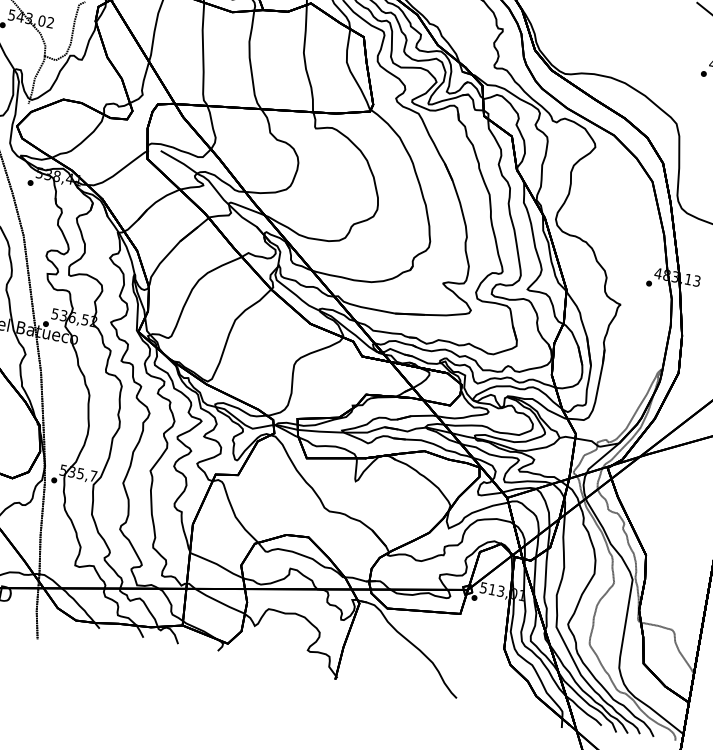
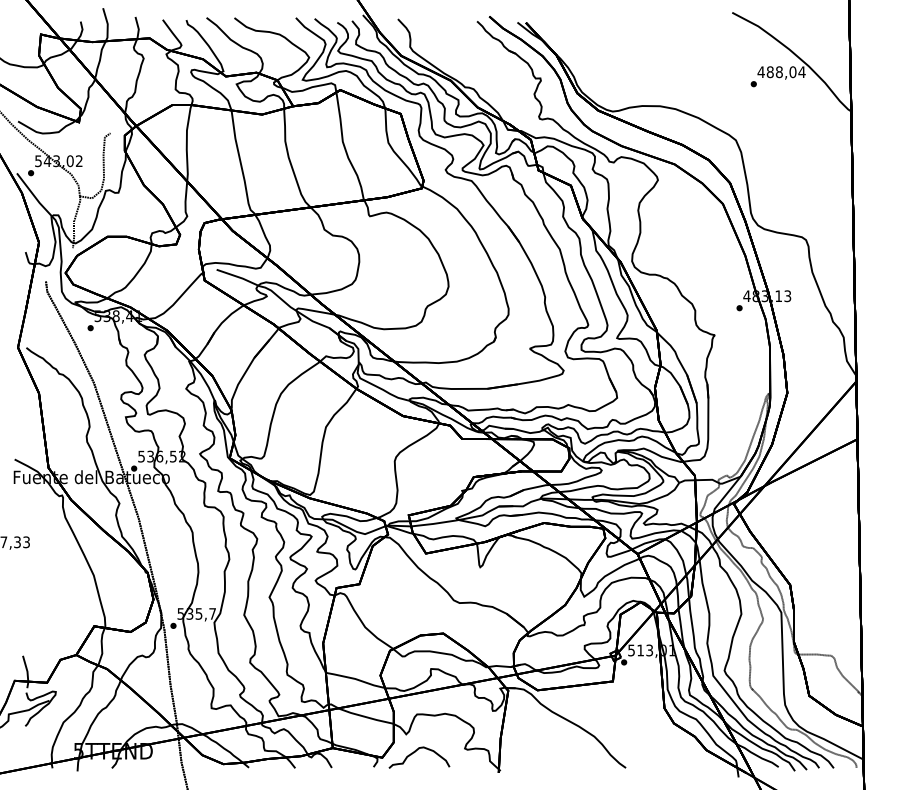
curve: (260, 644) -> (415, 752), added

